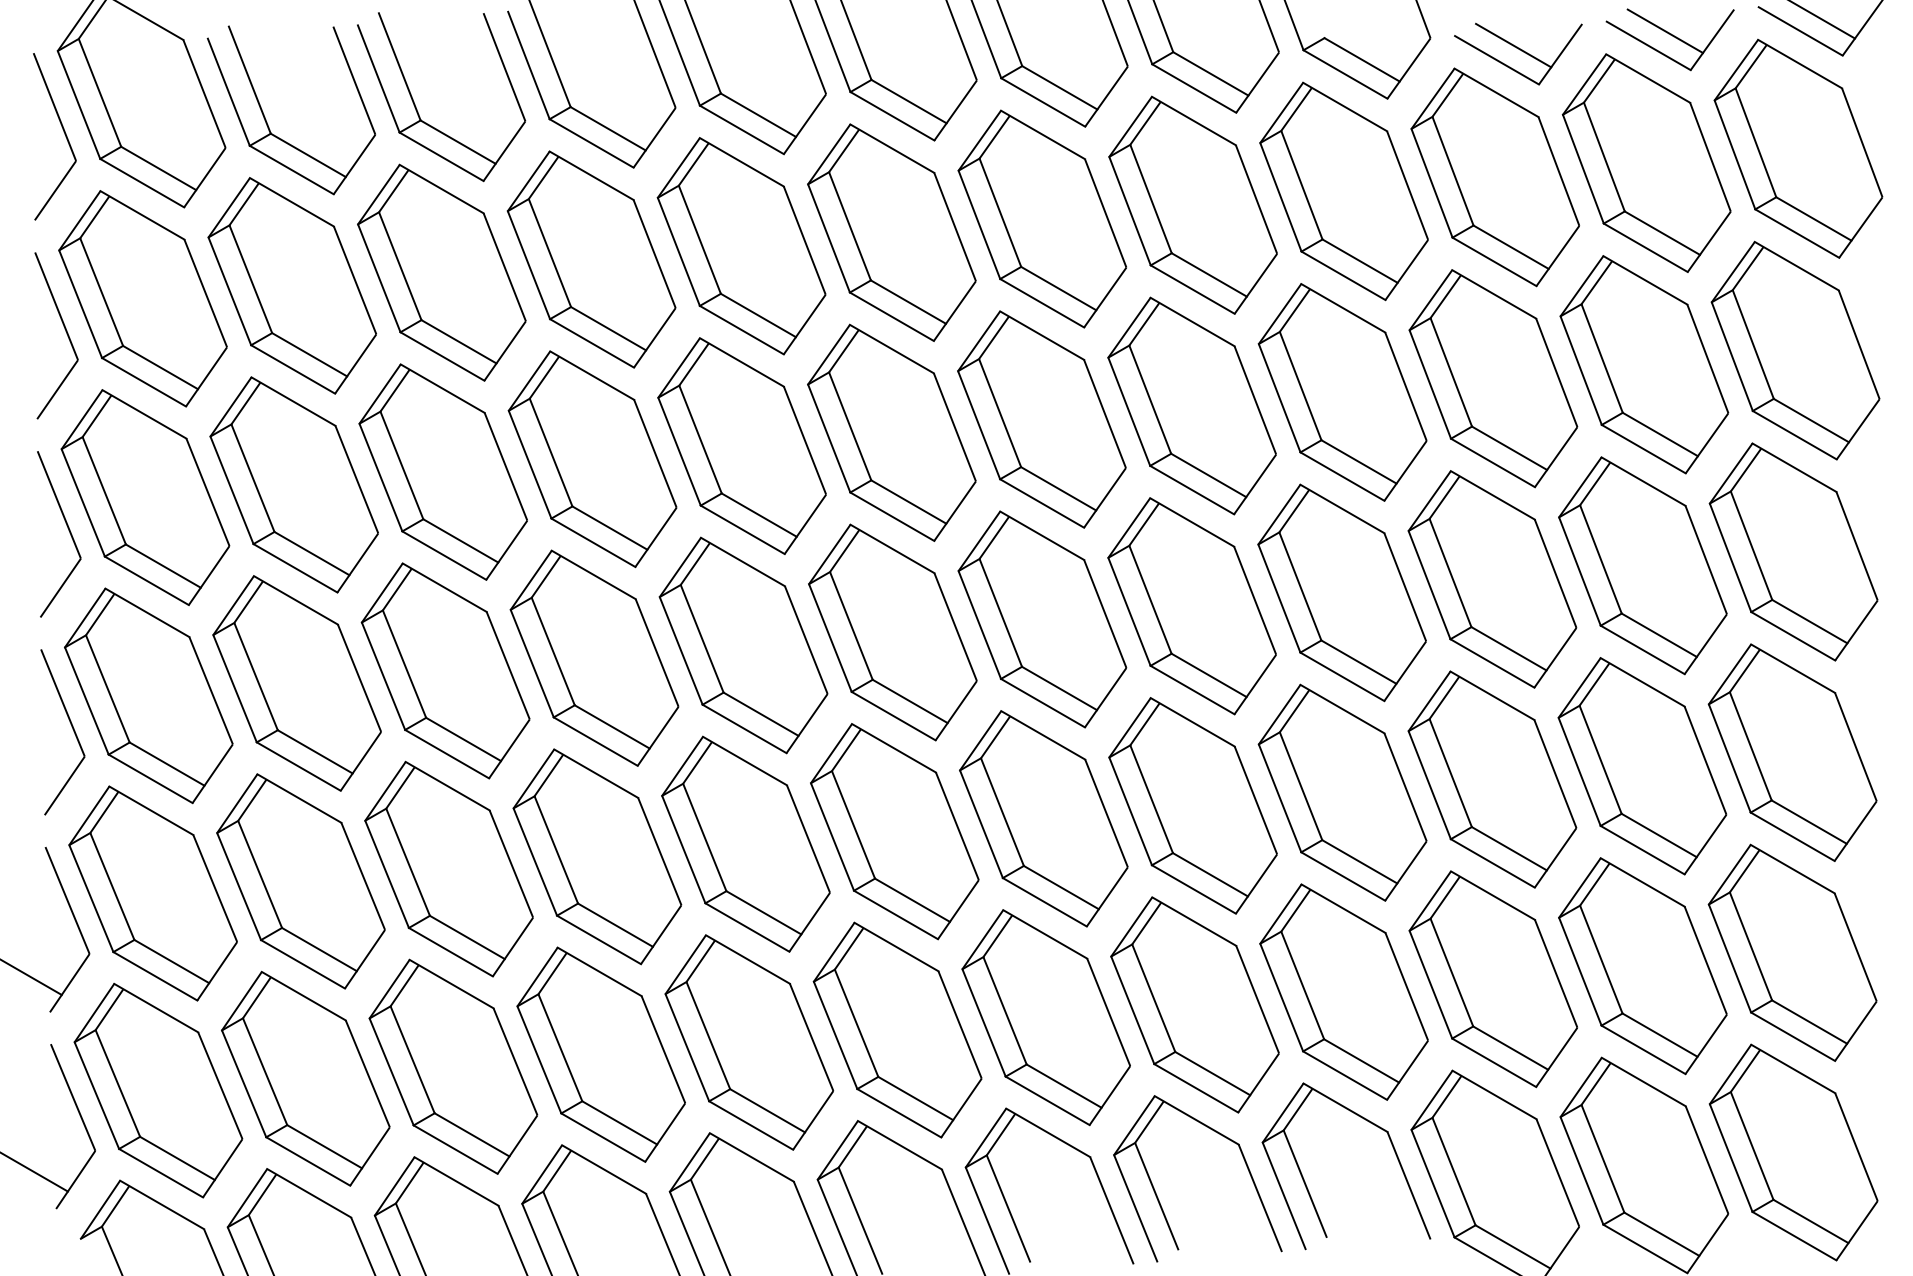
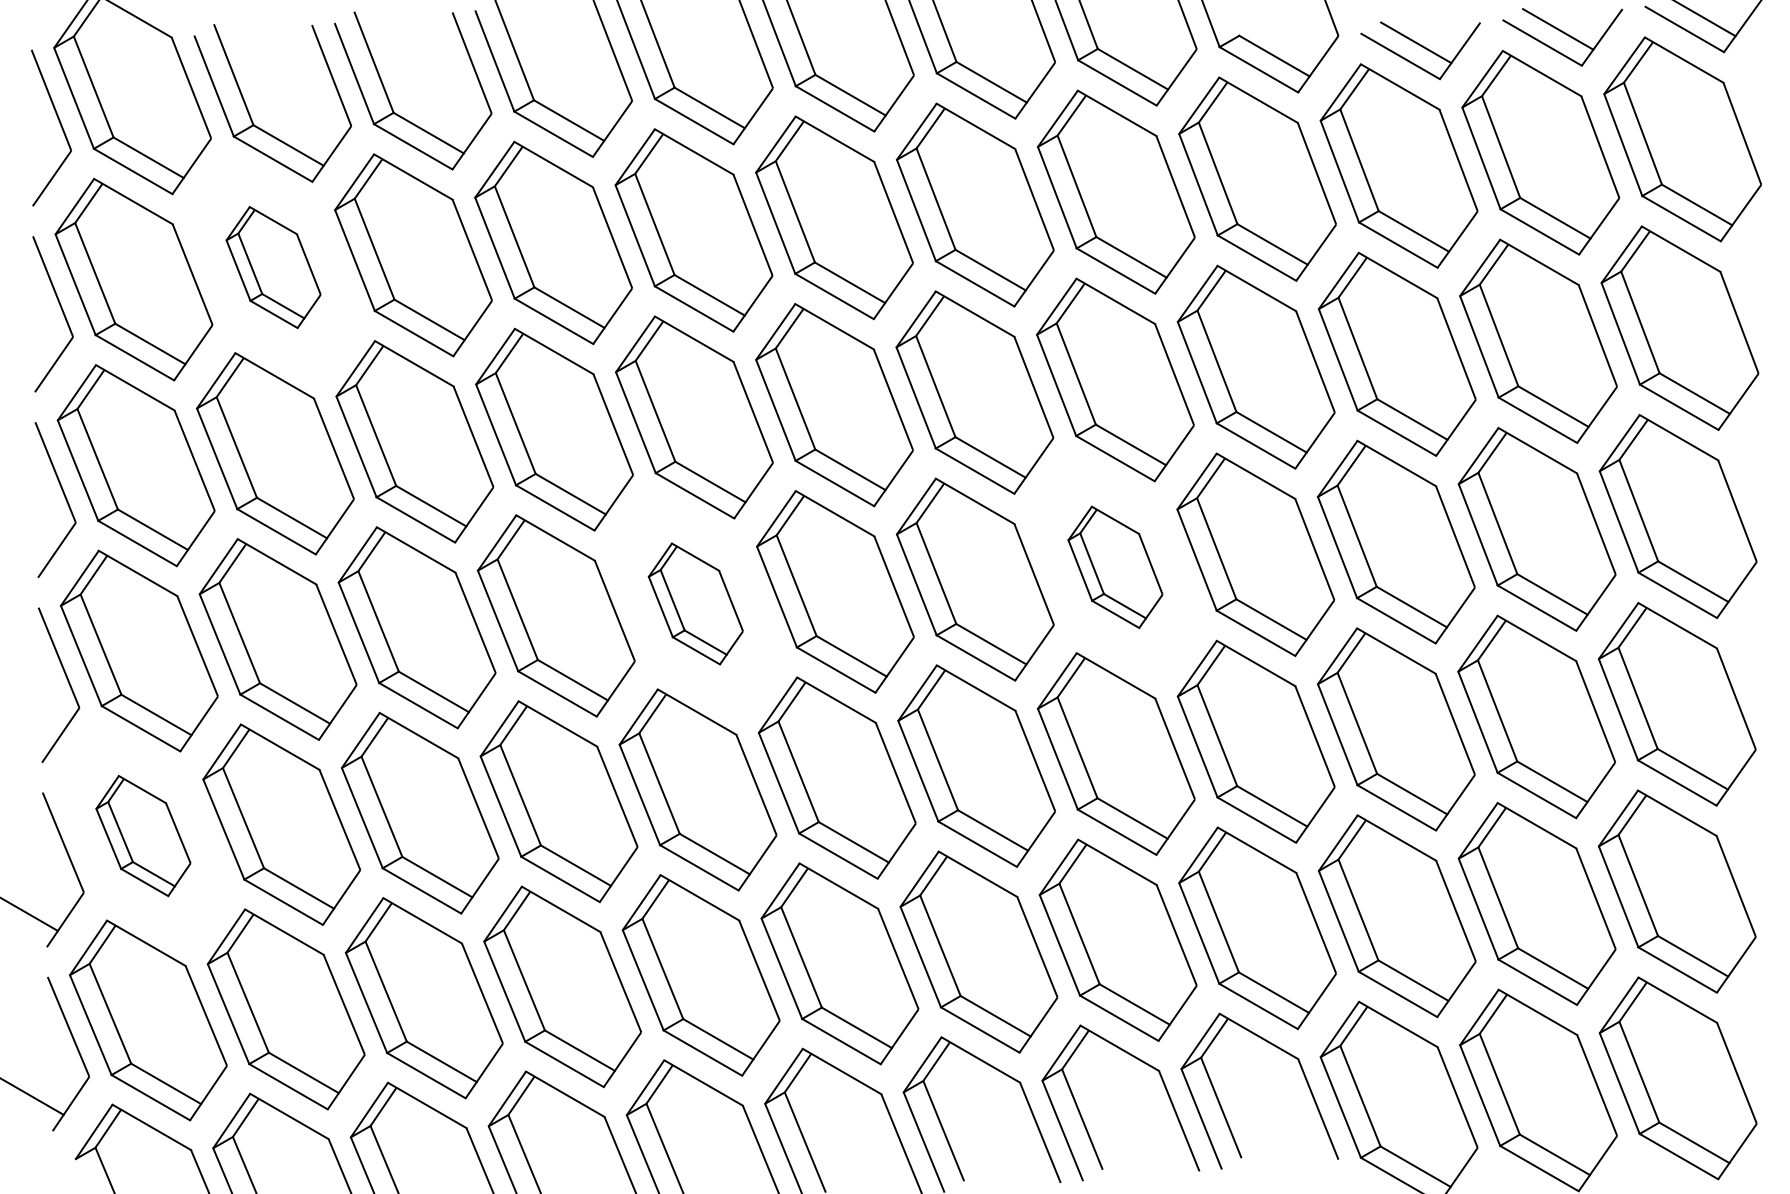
part: (292, 285) -> (273, 267), size x0.6
part: (1192, 606) -> (1115, 567), size x0.6
part: (743, 644) -> (695, 603), size x0.6
part: (153, 892) -> (143, 835), size x0.6

